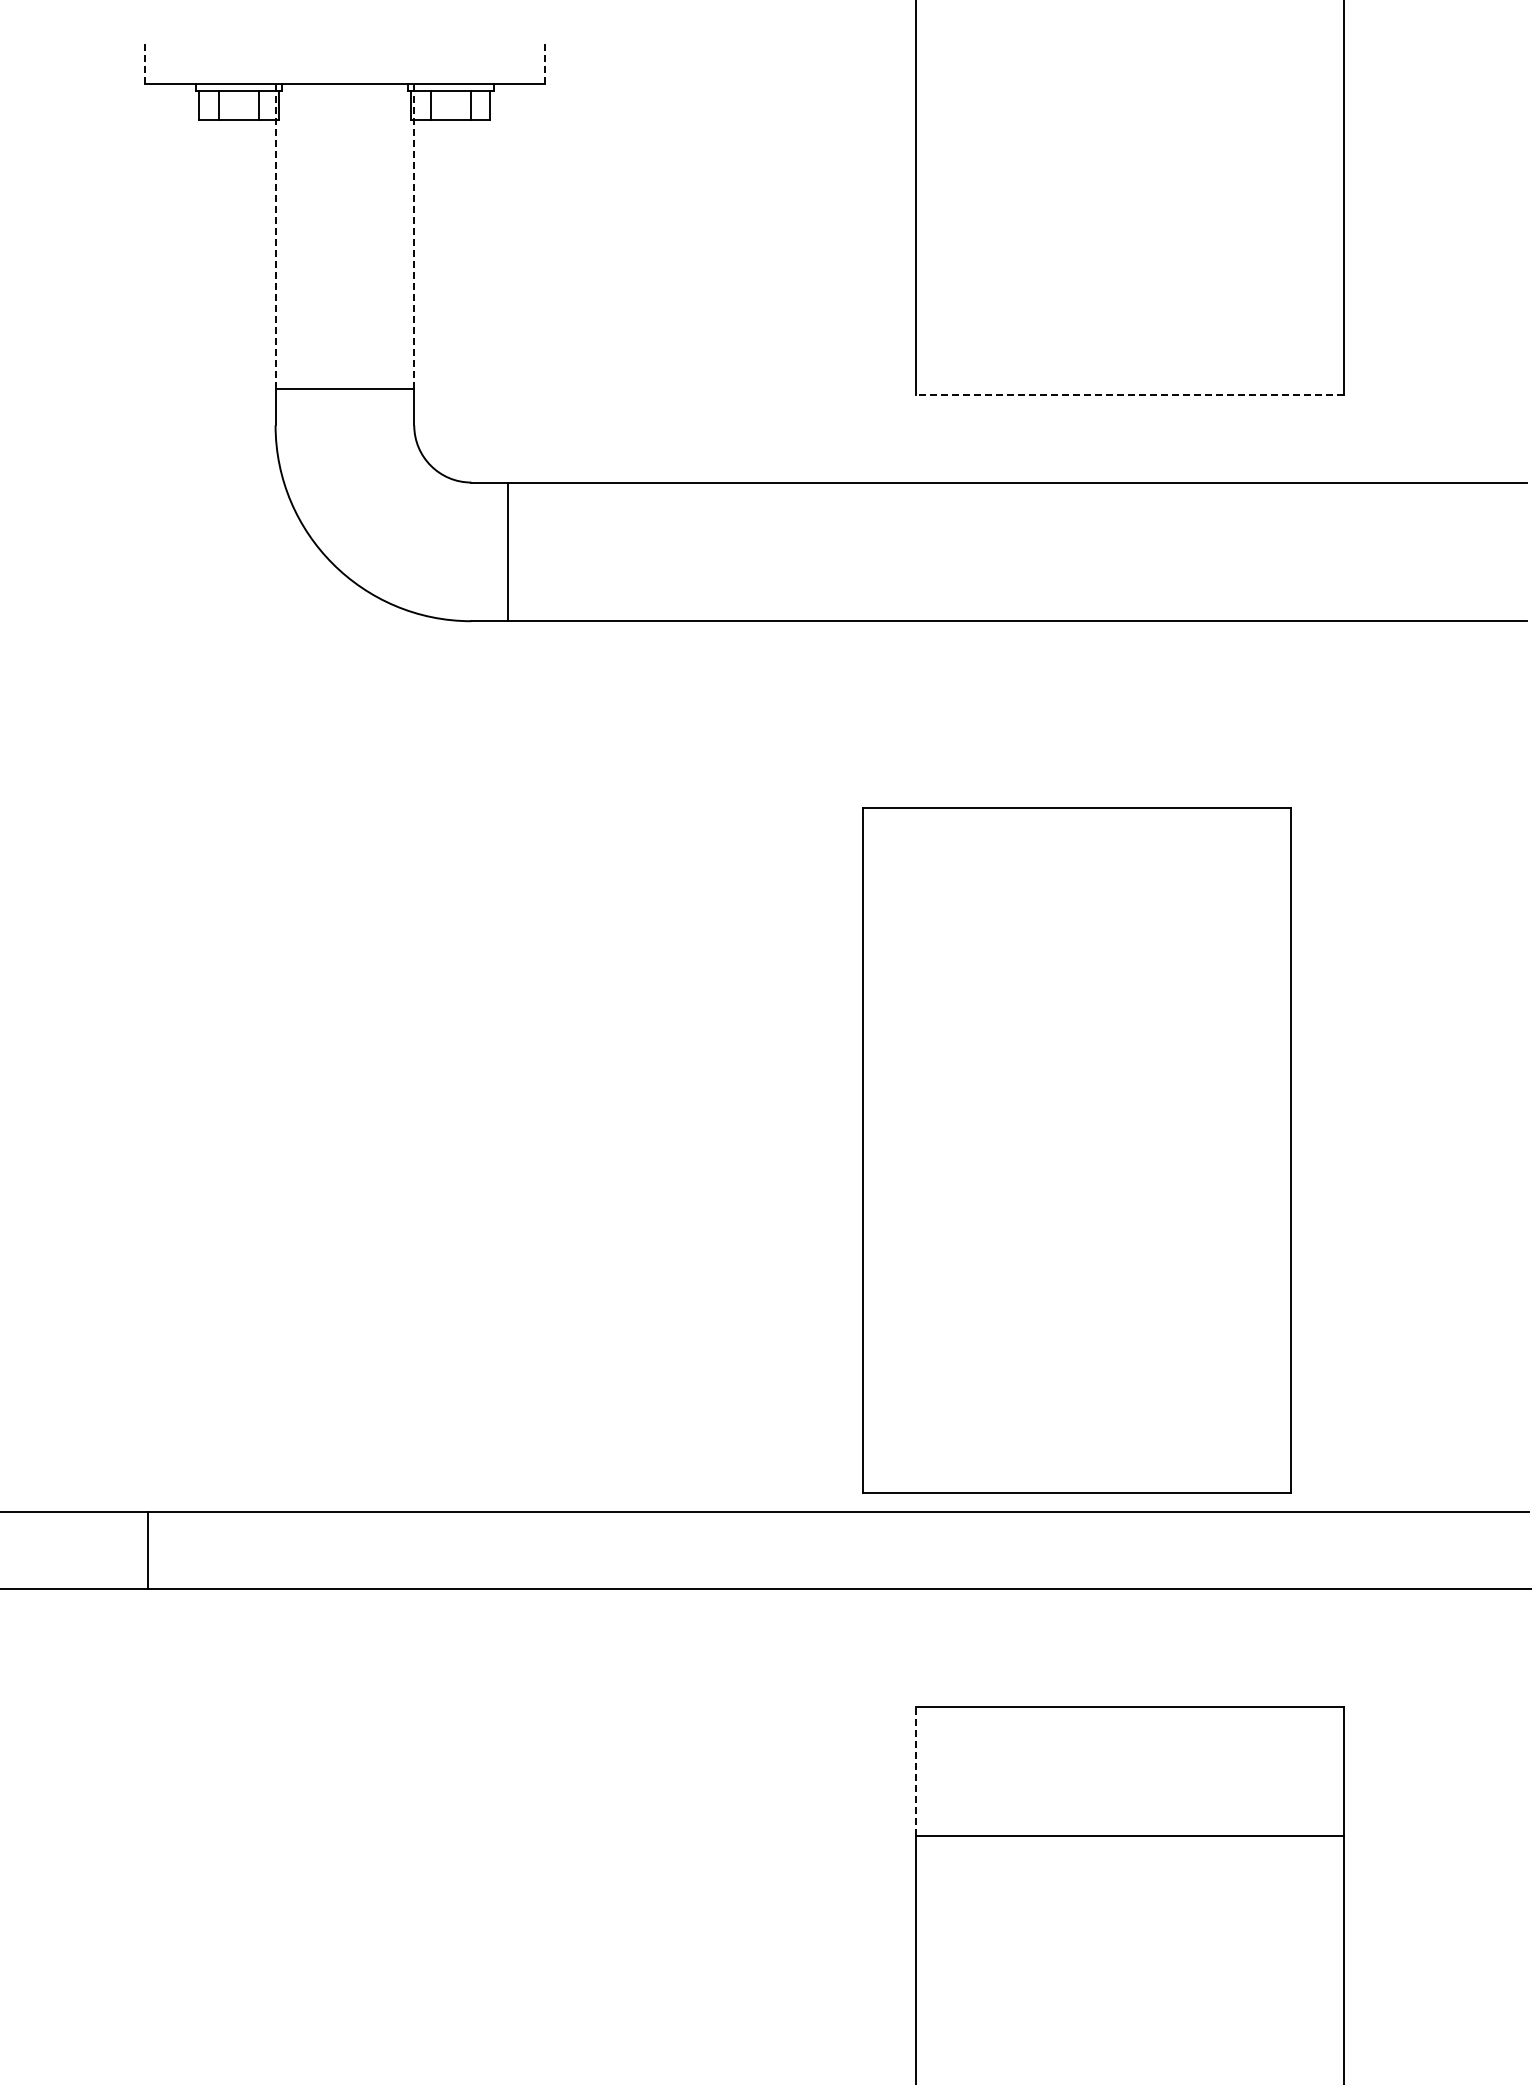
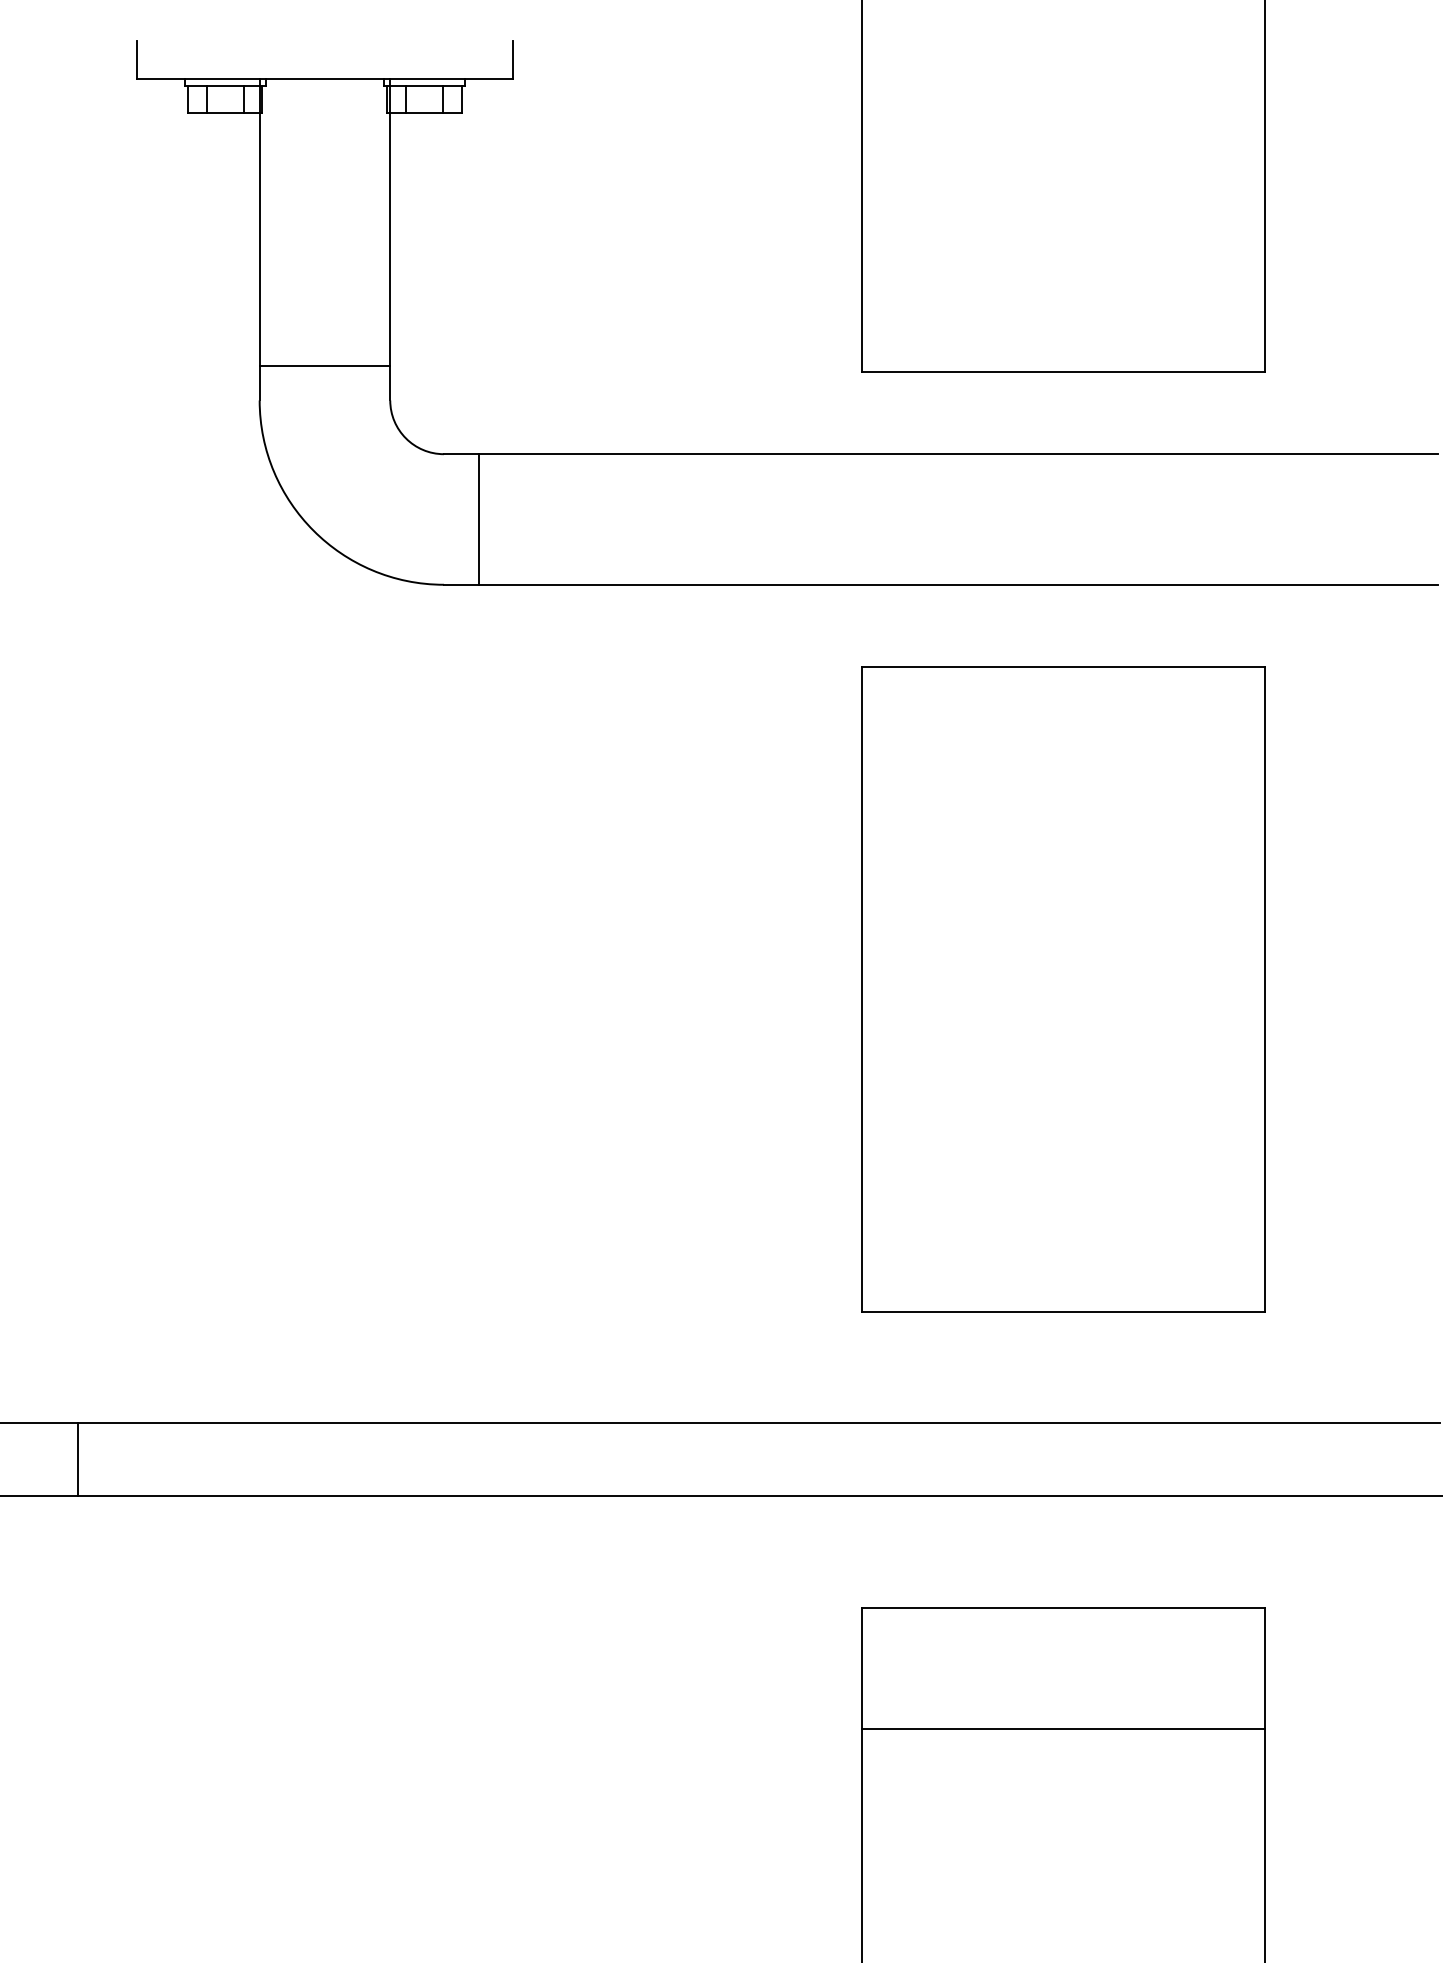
line: (145, 63) -> (137, 59), dashed -> solid
line: (544, 63) -> (512, 59), dashed -> solid
line: (275, 235) -> (259, 221), dashed -> solid
line: (414, 235) -> (390, 221), dashed -> solid
line: (1129, 394) -> (1063, 371), dashed -> solid
part: (1076, 1150) -> (1063, 989), moved
line: (147, 1550) -> (77, 1459), moved
line: (915, 1771) -> (862, 1667), dashed -> solid

